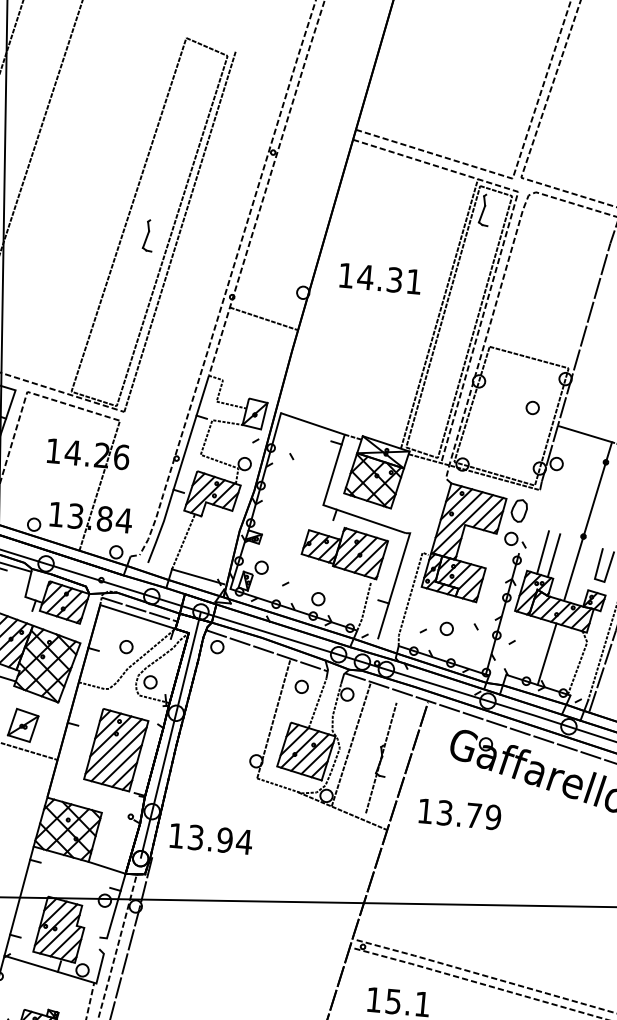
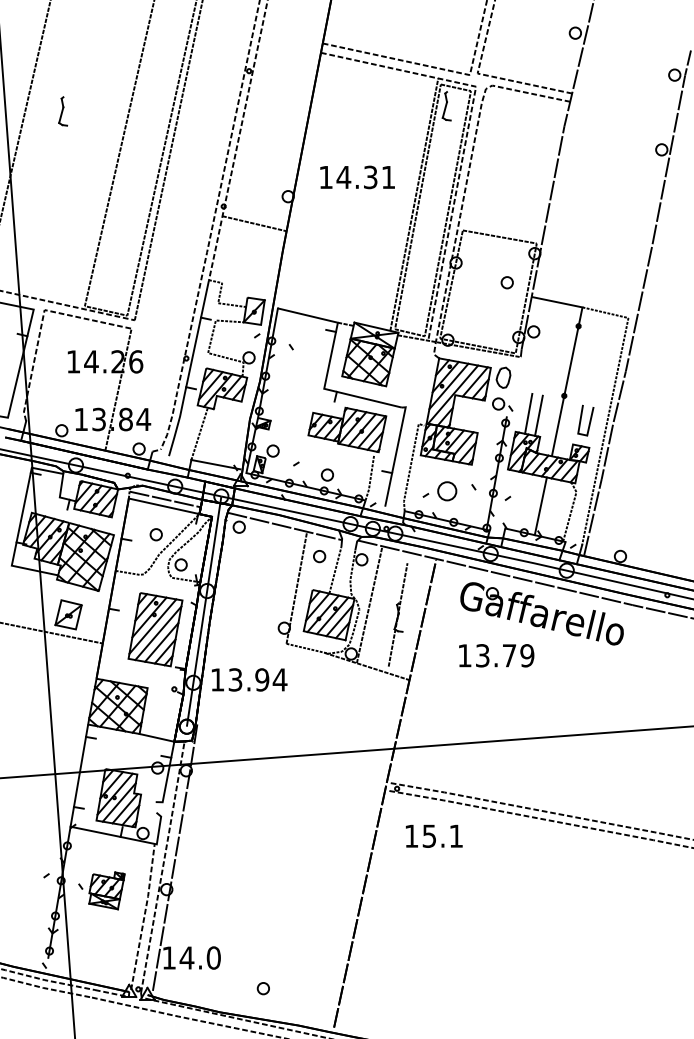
part: (148, 235) -> (63, 111), moved
part: (446, 628) -> (446, 491), size x1.6
text: (459, 814) -> (496, 655), moved
text: (211, 838) -> (249, 679), moved

